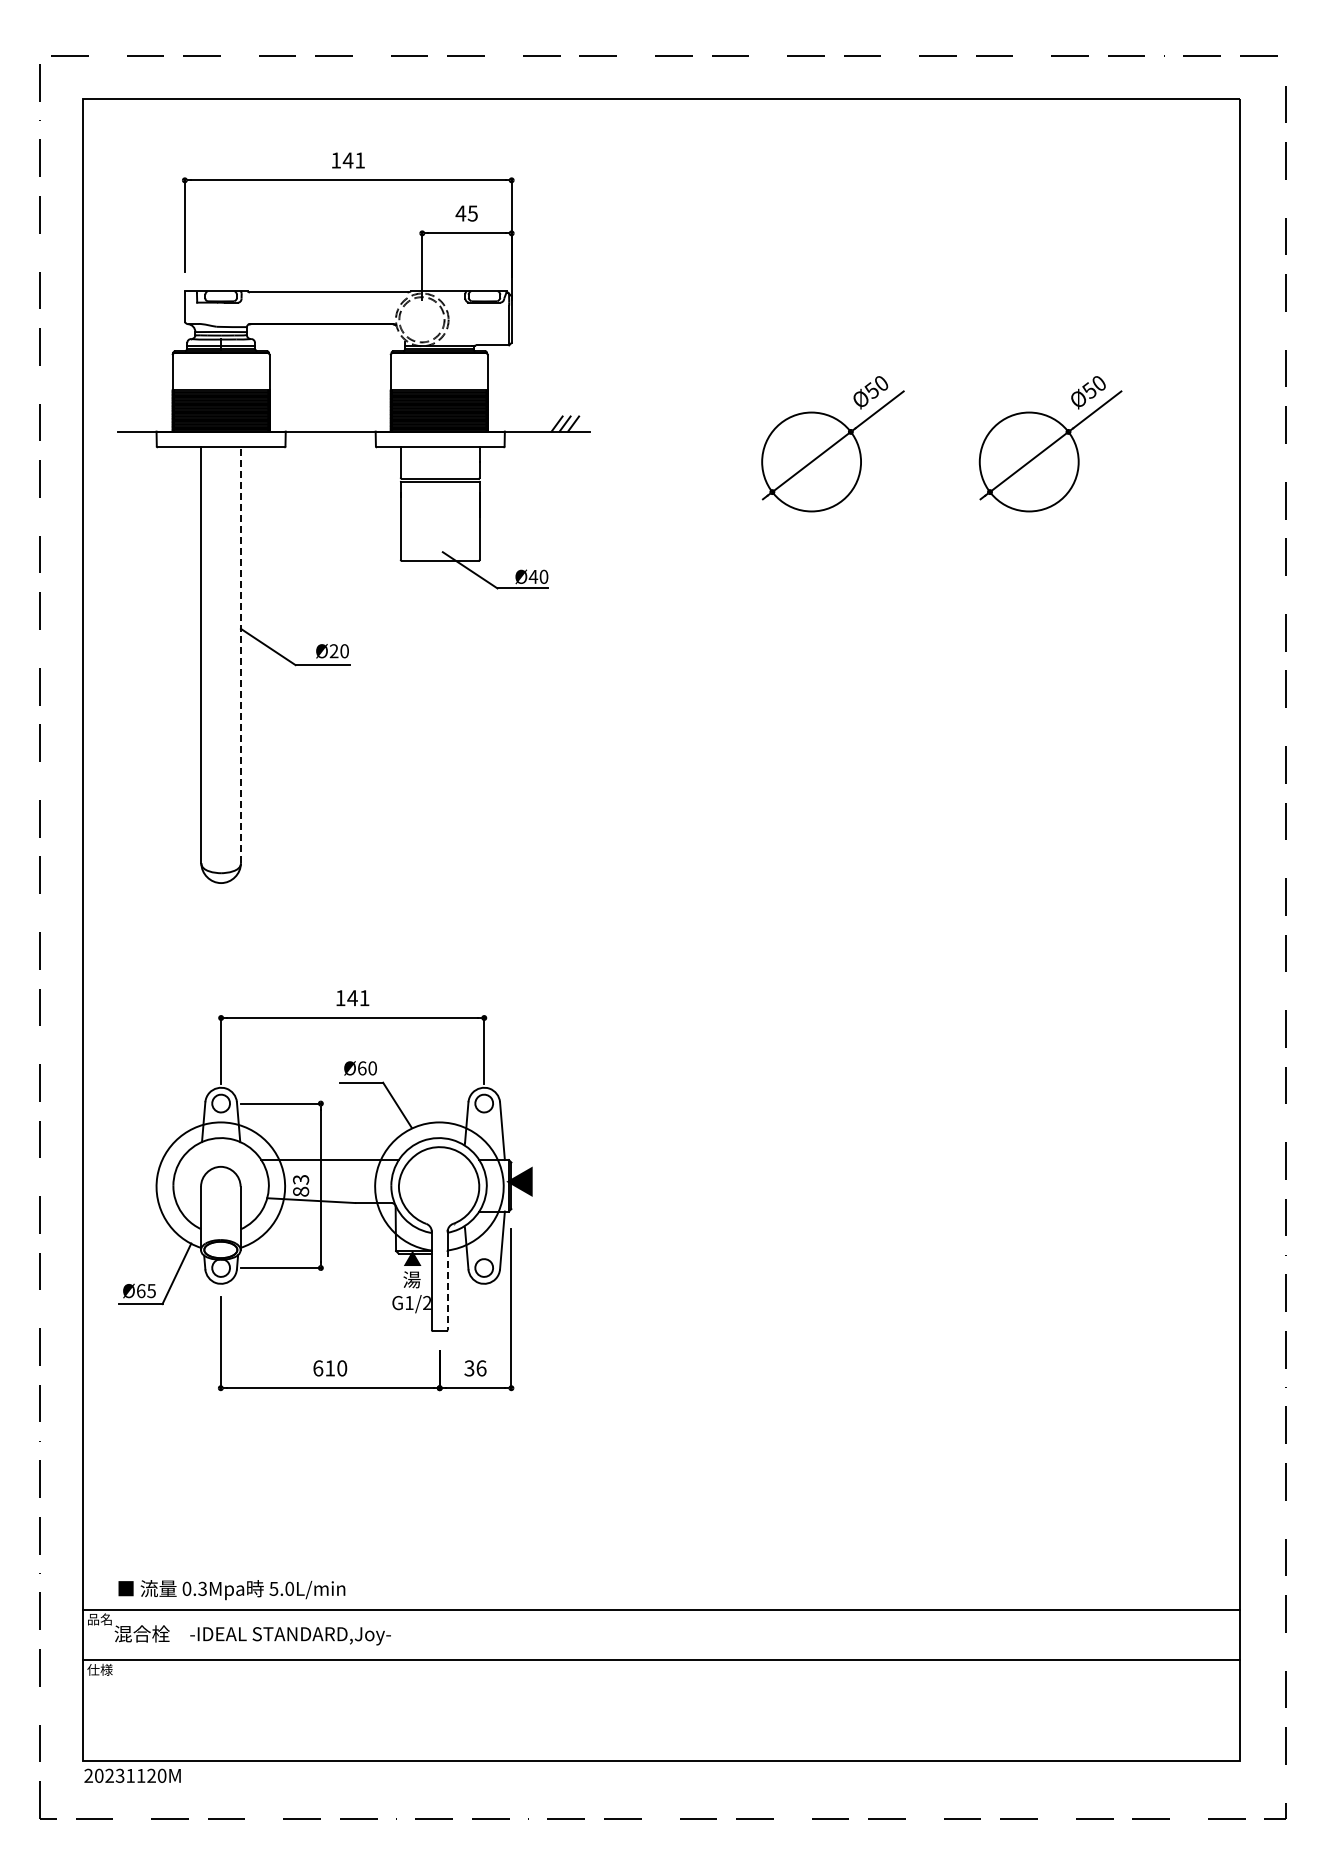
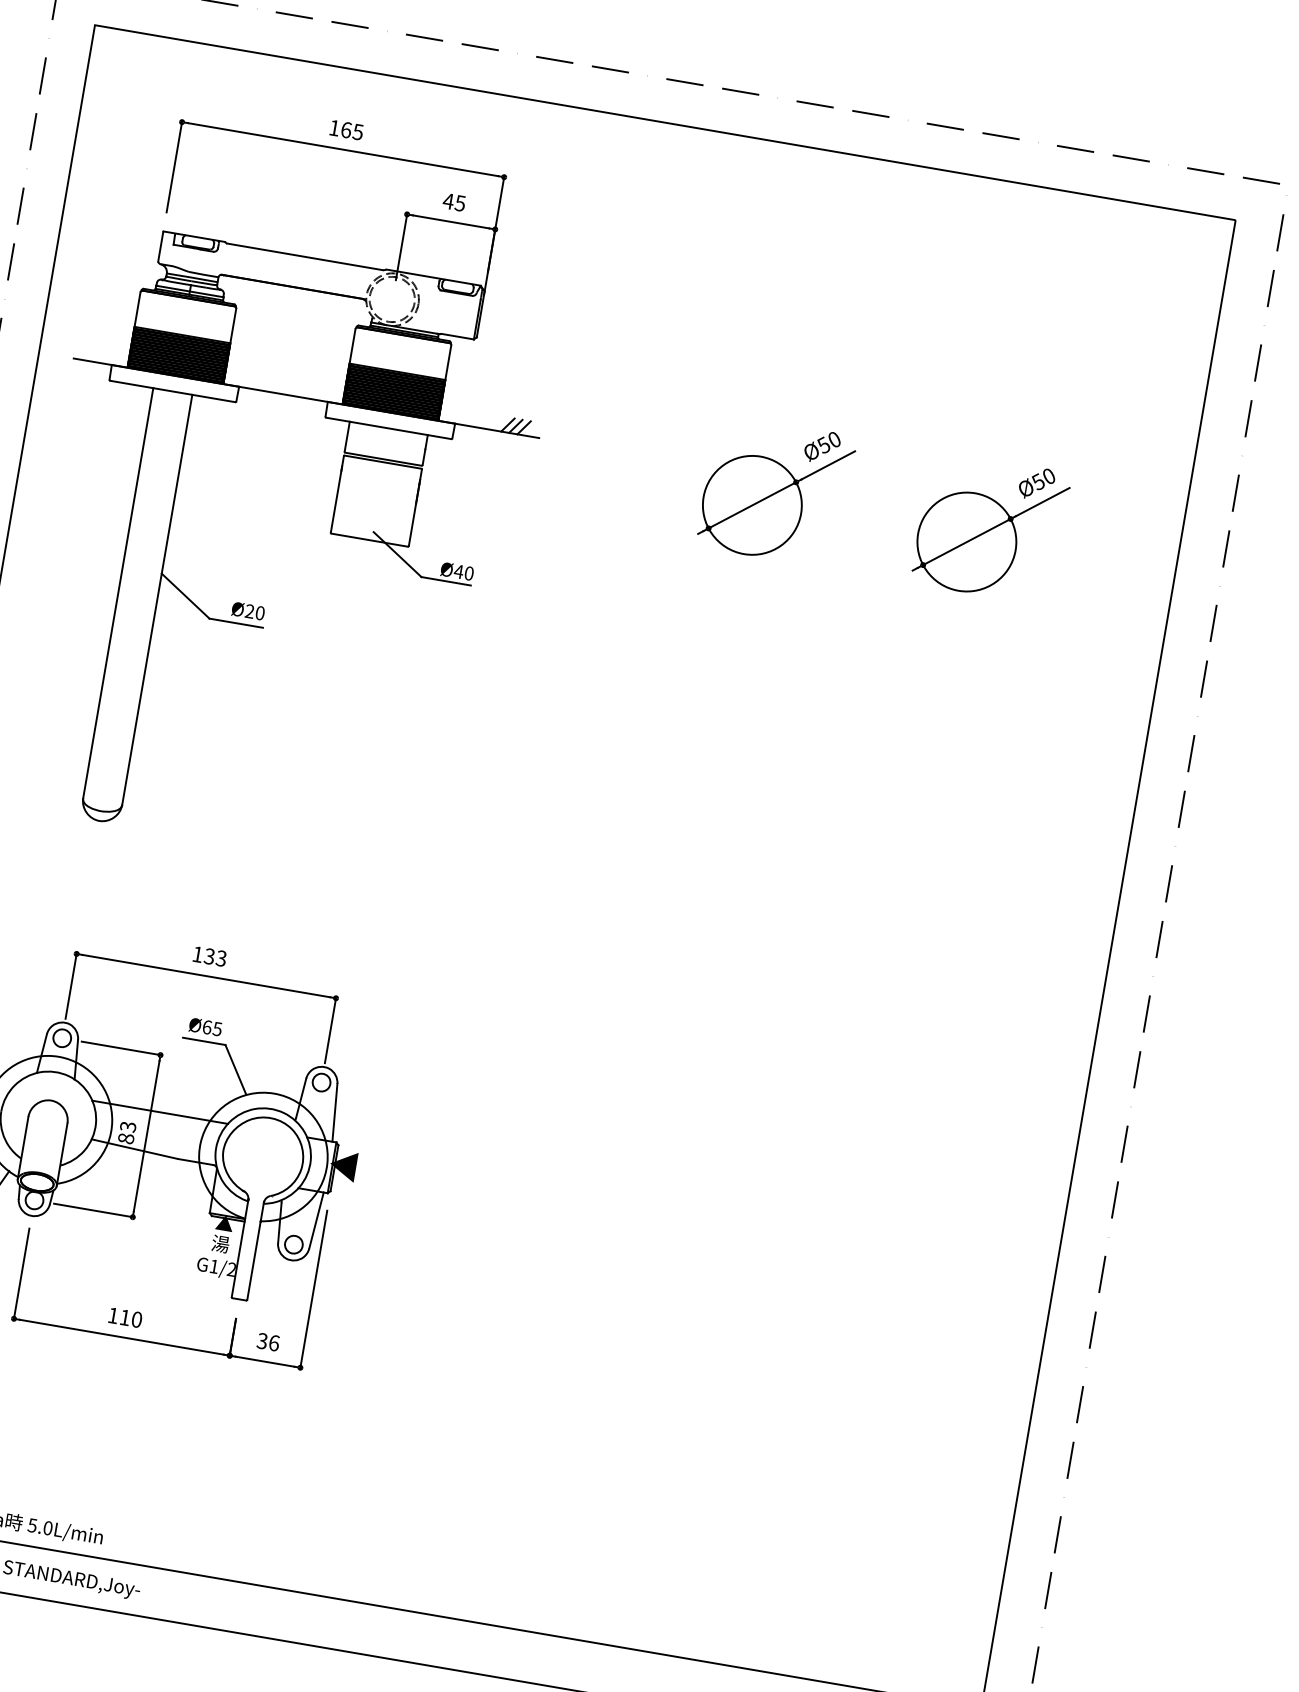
text: (353, 160) -> (351, 130), 141 -> 165
line: (240, 655) -> (156, 599), dashed -> solid
text: (358, 998) -> (215, 957), 141 -> 133
text: (372, 1068) -> (217, 1029), Ø60 -> Ø65
line: (447, 1290) -> (253, 1260), dashed -> solid
text: (318, 1368) -> (113, 1315), 610 -> 110

